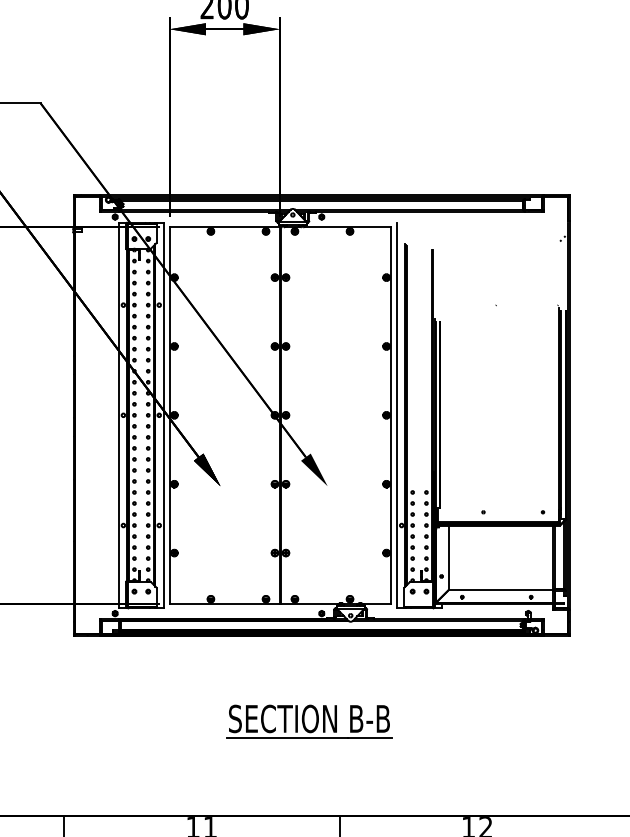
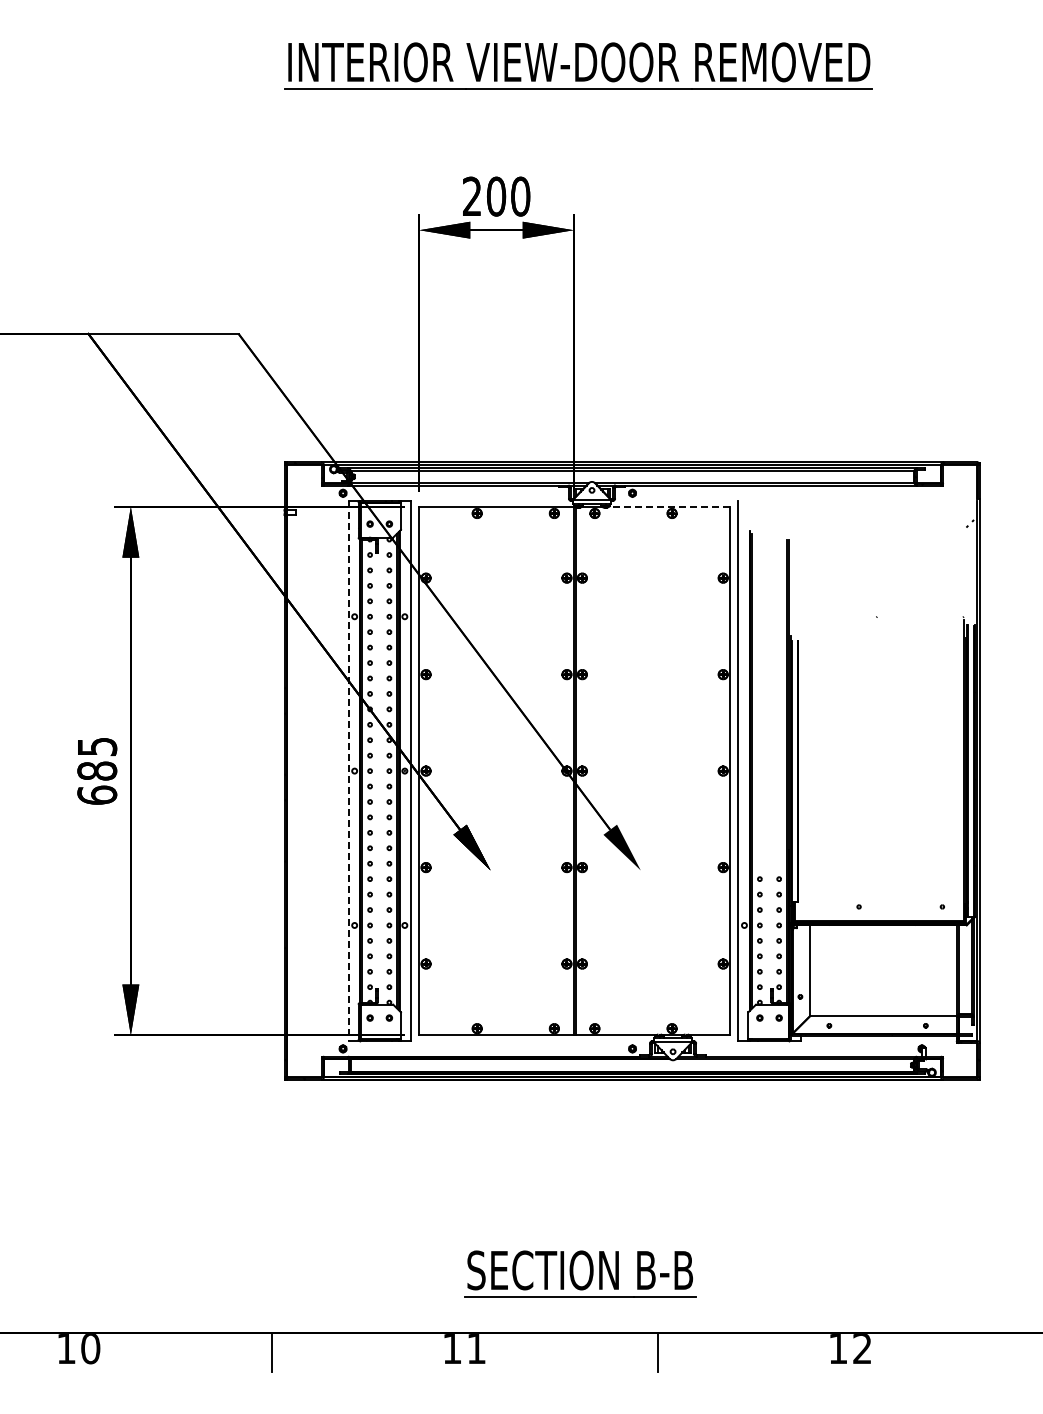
line: (348, 226) -> (669, 506), solid -> dashed
line: (119, 415) -> (348, 771), solid -> dashed
part: (309, 721) -> (580, 1273), moved

